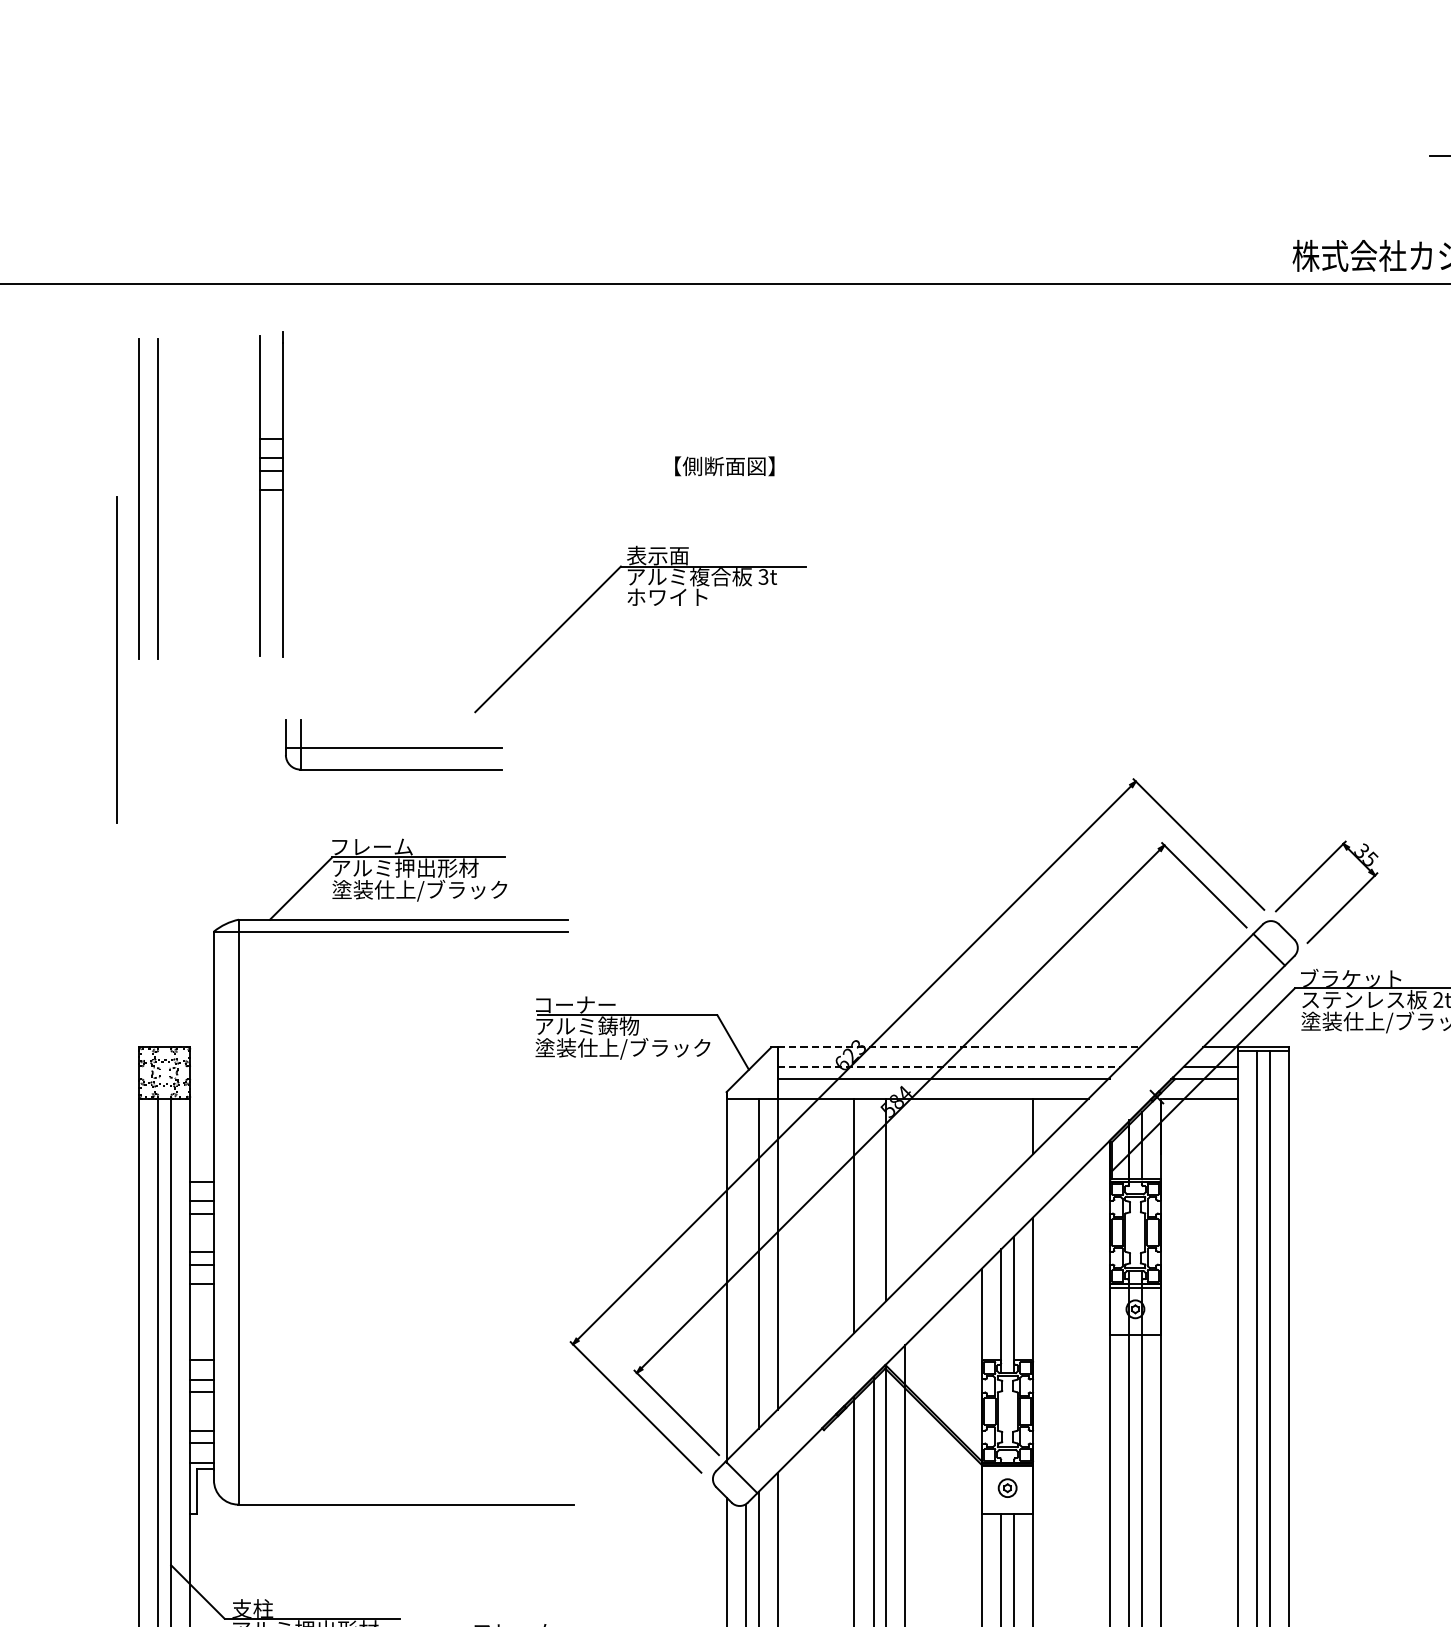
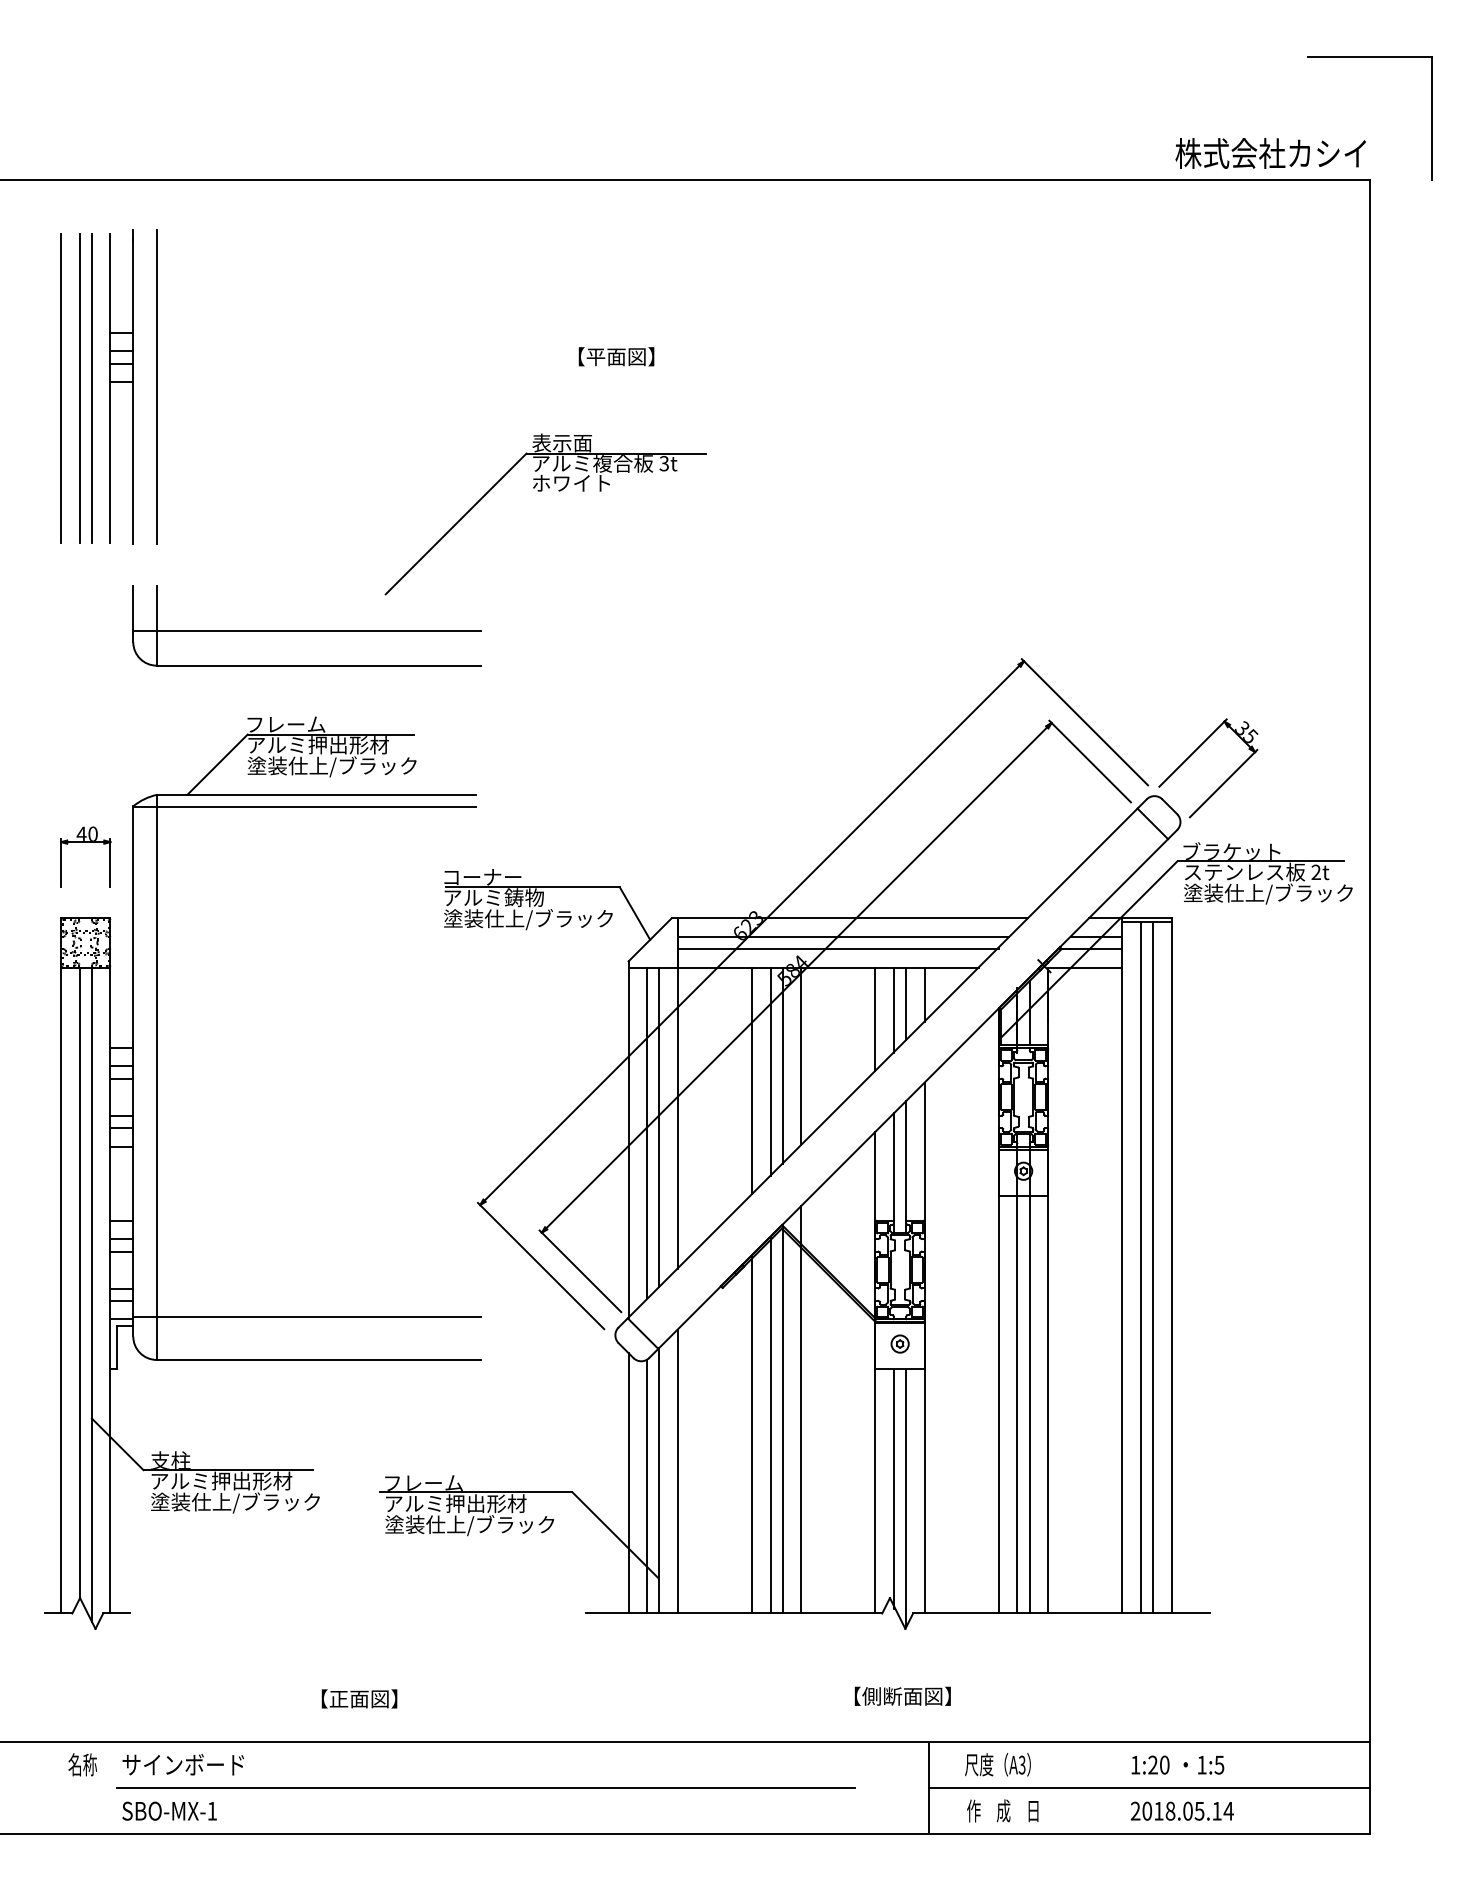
text: (728, 466) -> (630, 356), 【側断面図】 -> 【平面図】
part: (271, 493) -> (121, 386), moved
line: (170, 499) -> (91, 388), added
line: (115, 659) -> (156, 386), moved
part: (393, 744) -> (306, 625), size x1.67
part: (164, 969) -> (85, 842), added
line: (958, 1047) -> (852, 918), dashed -> solid
line: (949, 1066) -> (843, 936), dashed -> solid
line: (1014, 1135) -> (906, 1003), added
line: (1000, 1141) -> (893, 1009), added
line: (982, 1152) -> (875, 1019), added
line: (905, 1190) -> (801, 1056), added
line: (873, 1206) -> (770, 1071), added
line: (746, 1269) -> (647, 1132), added
line: (393, 1459) -> (306, 1316), added

